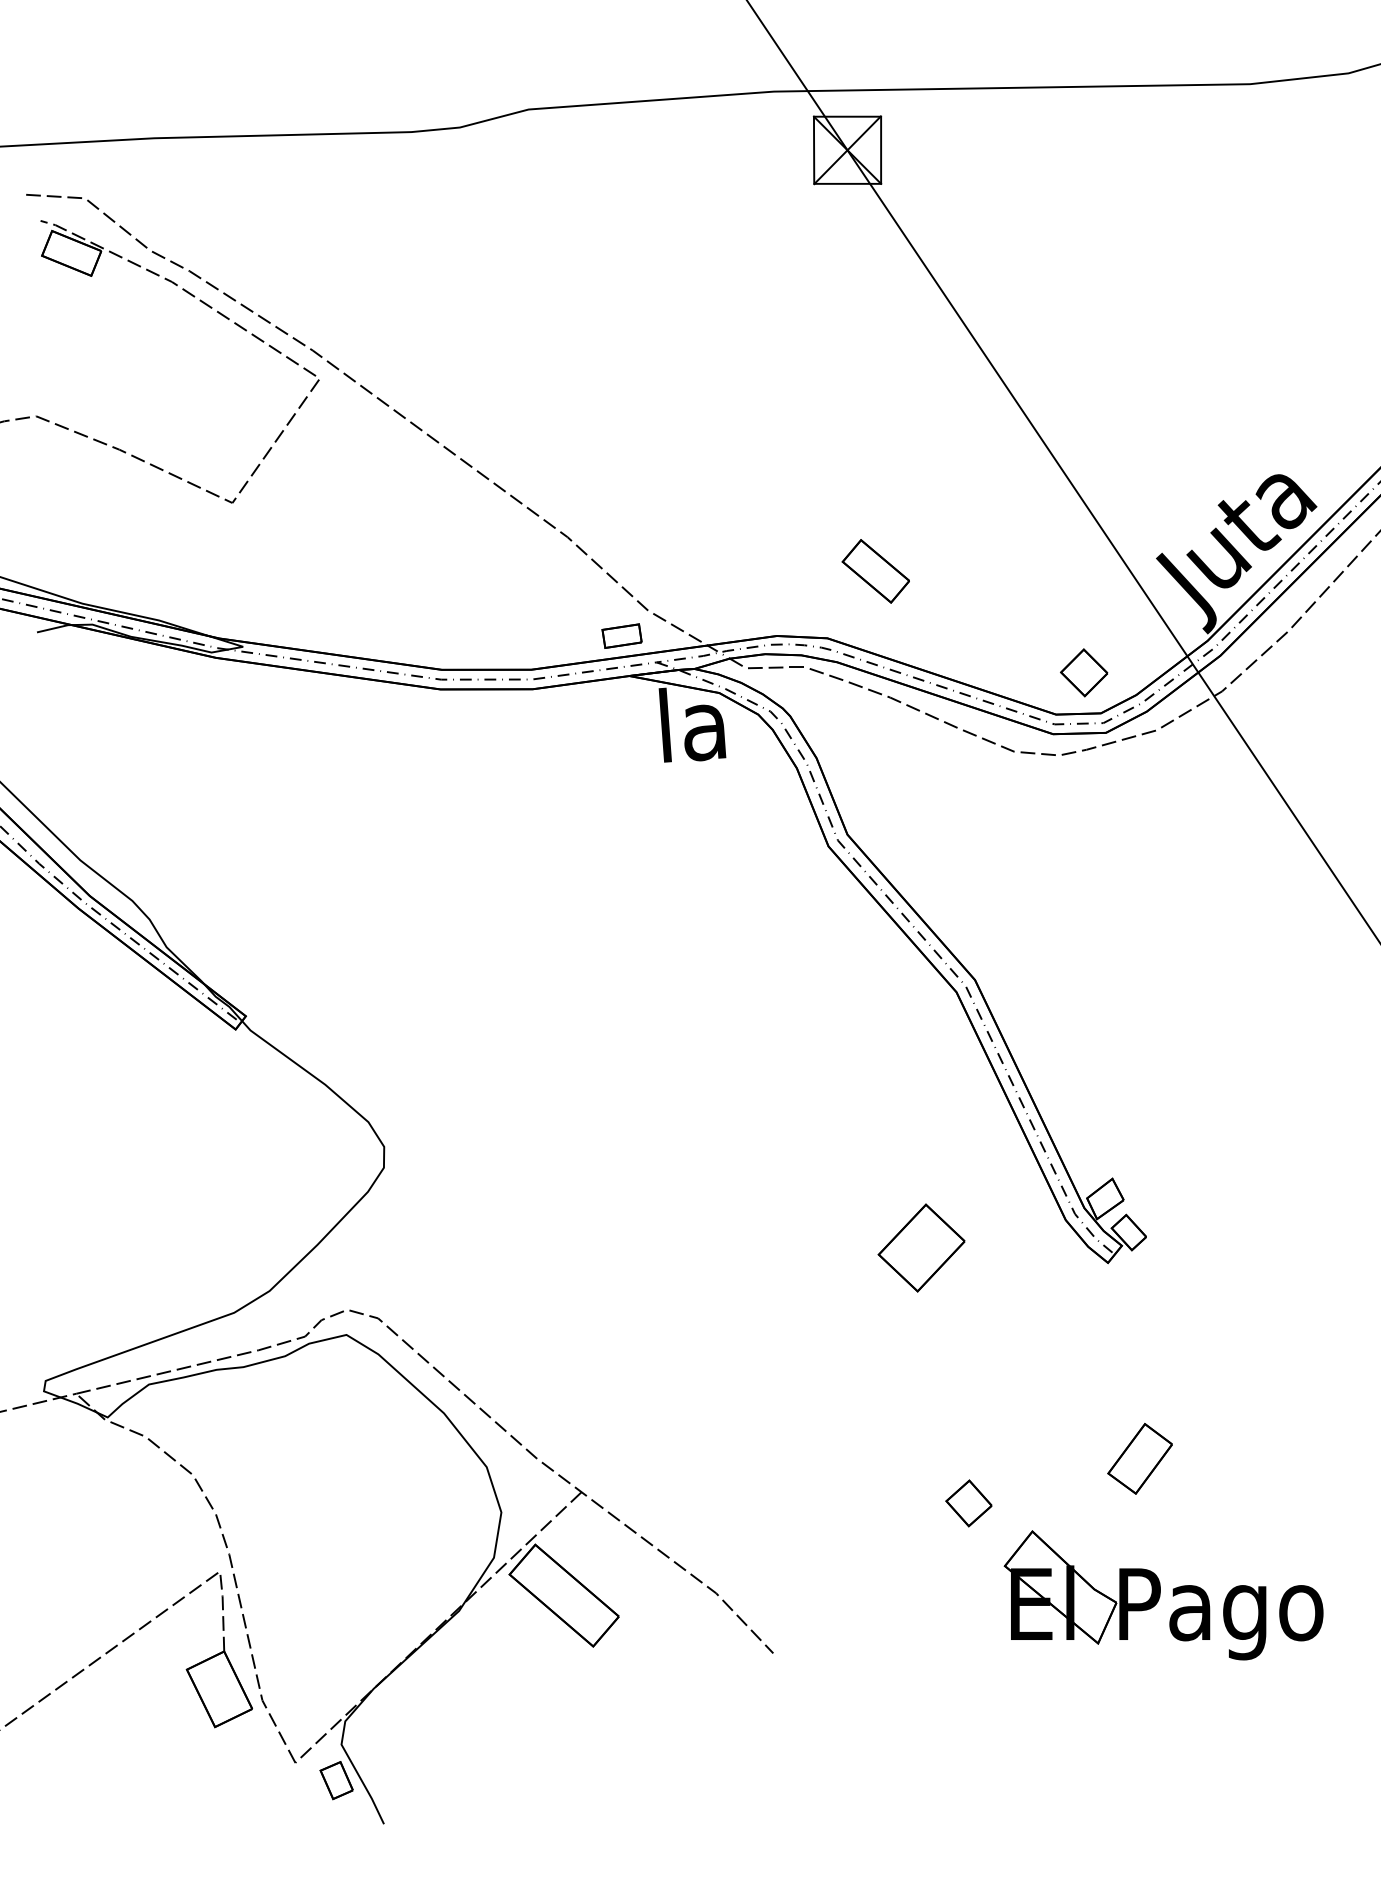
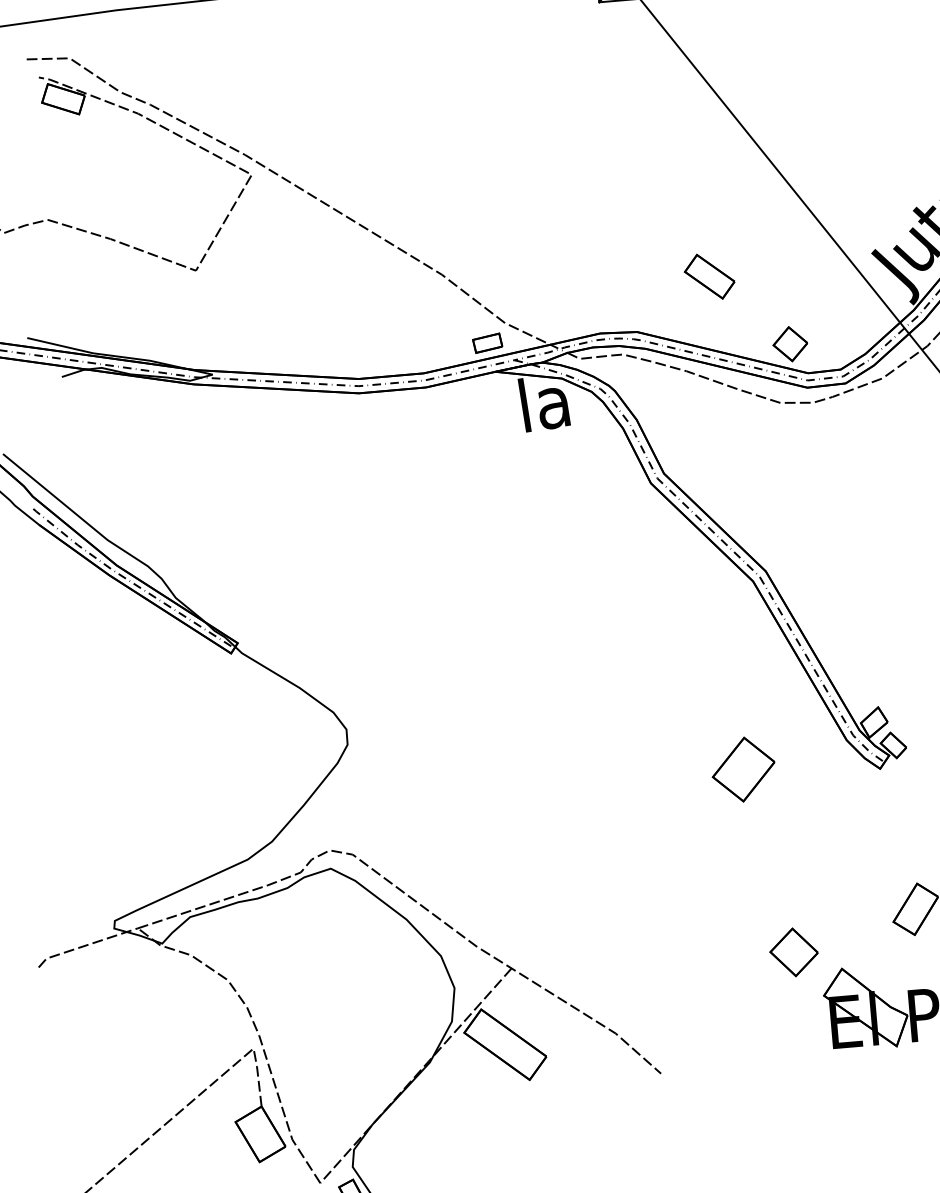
part: (875, 571) -> (709, 276), moved
part: (1084, 672) -> (790, 343), moved
part: (968, 1503) -> (793, 952), size x1.43

